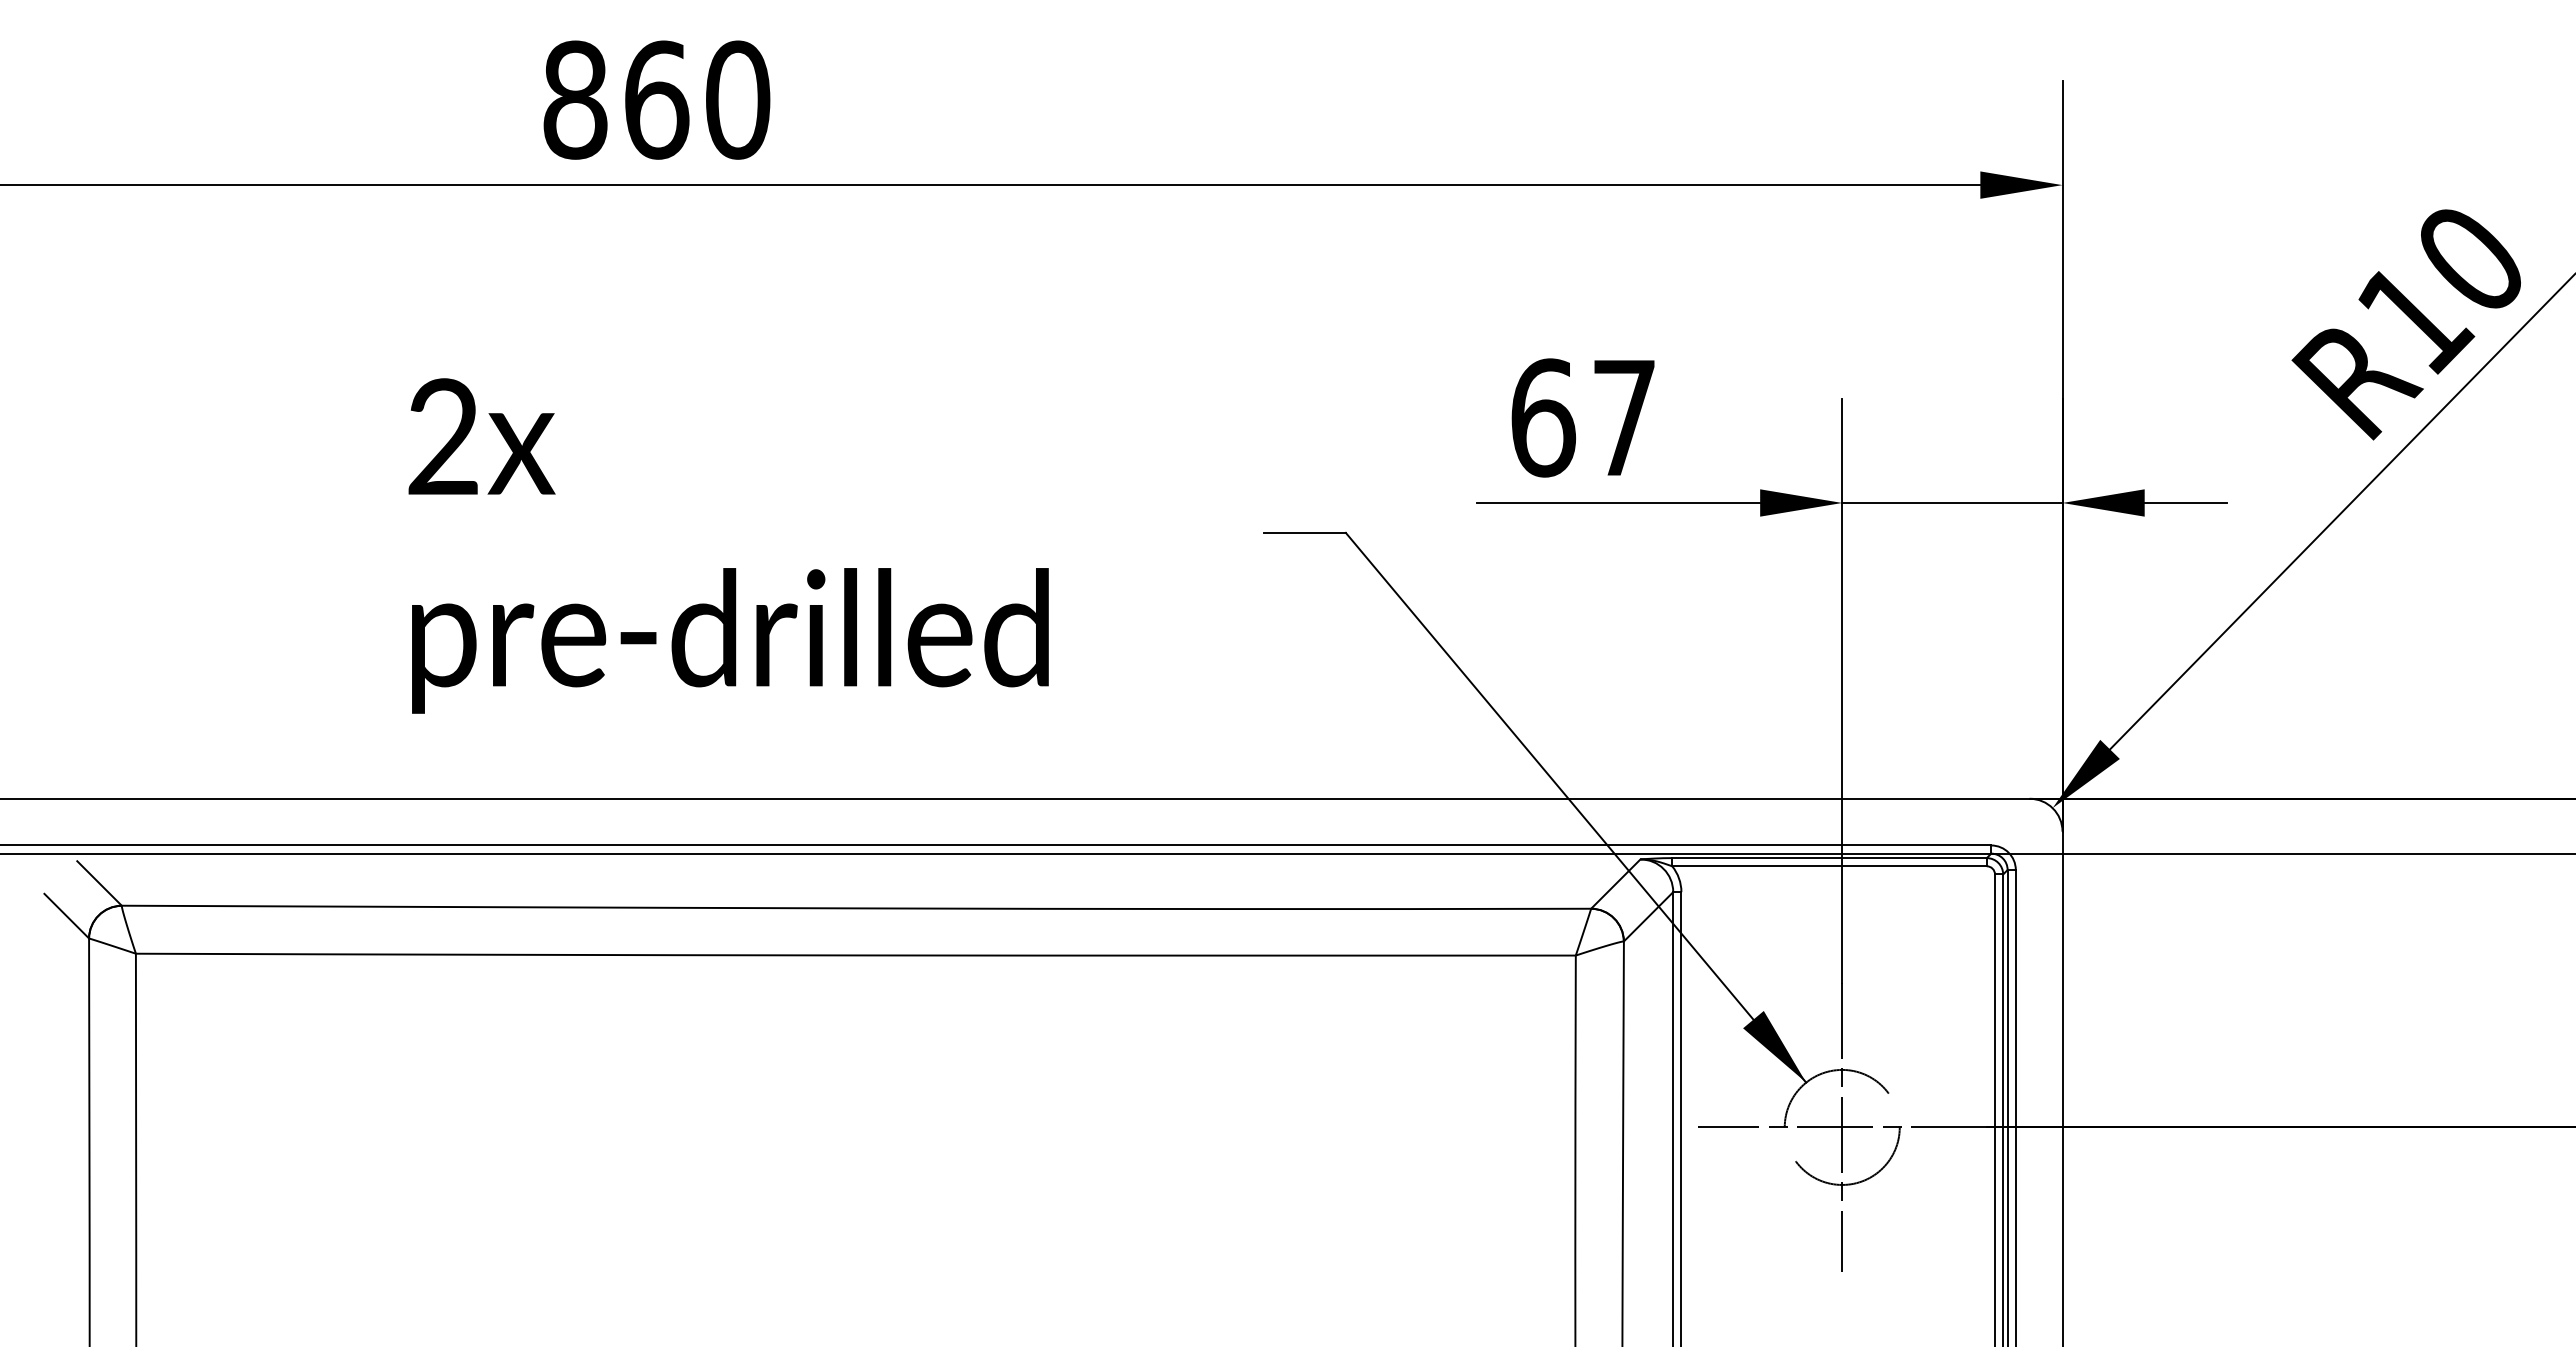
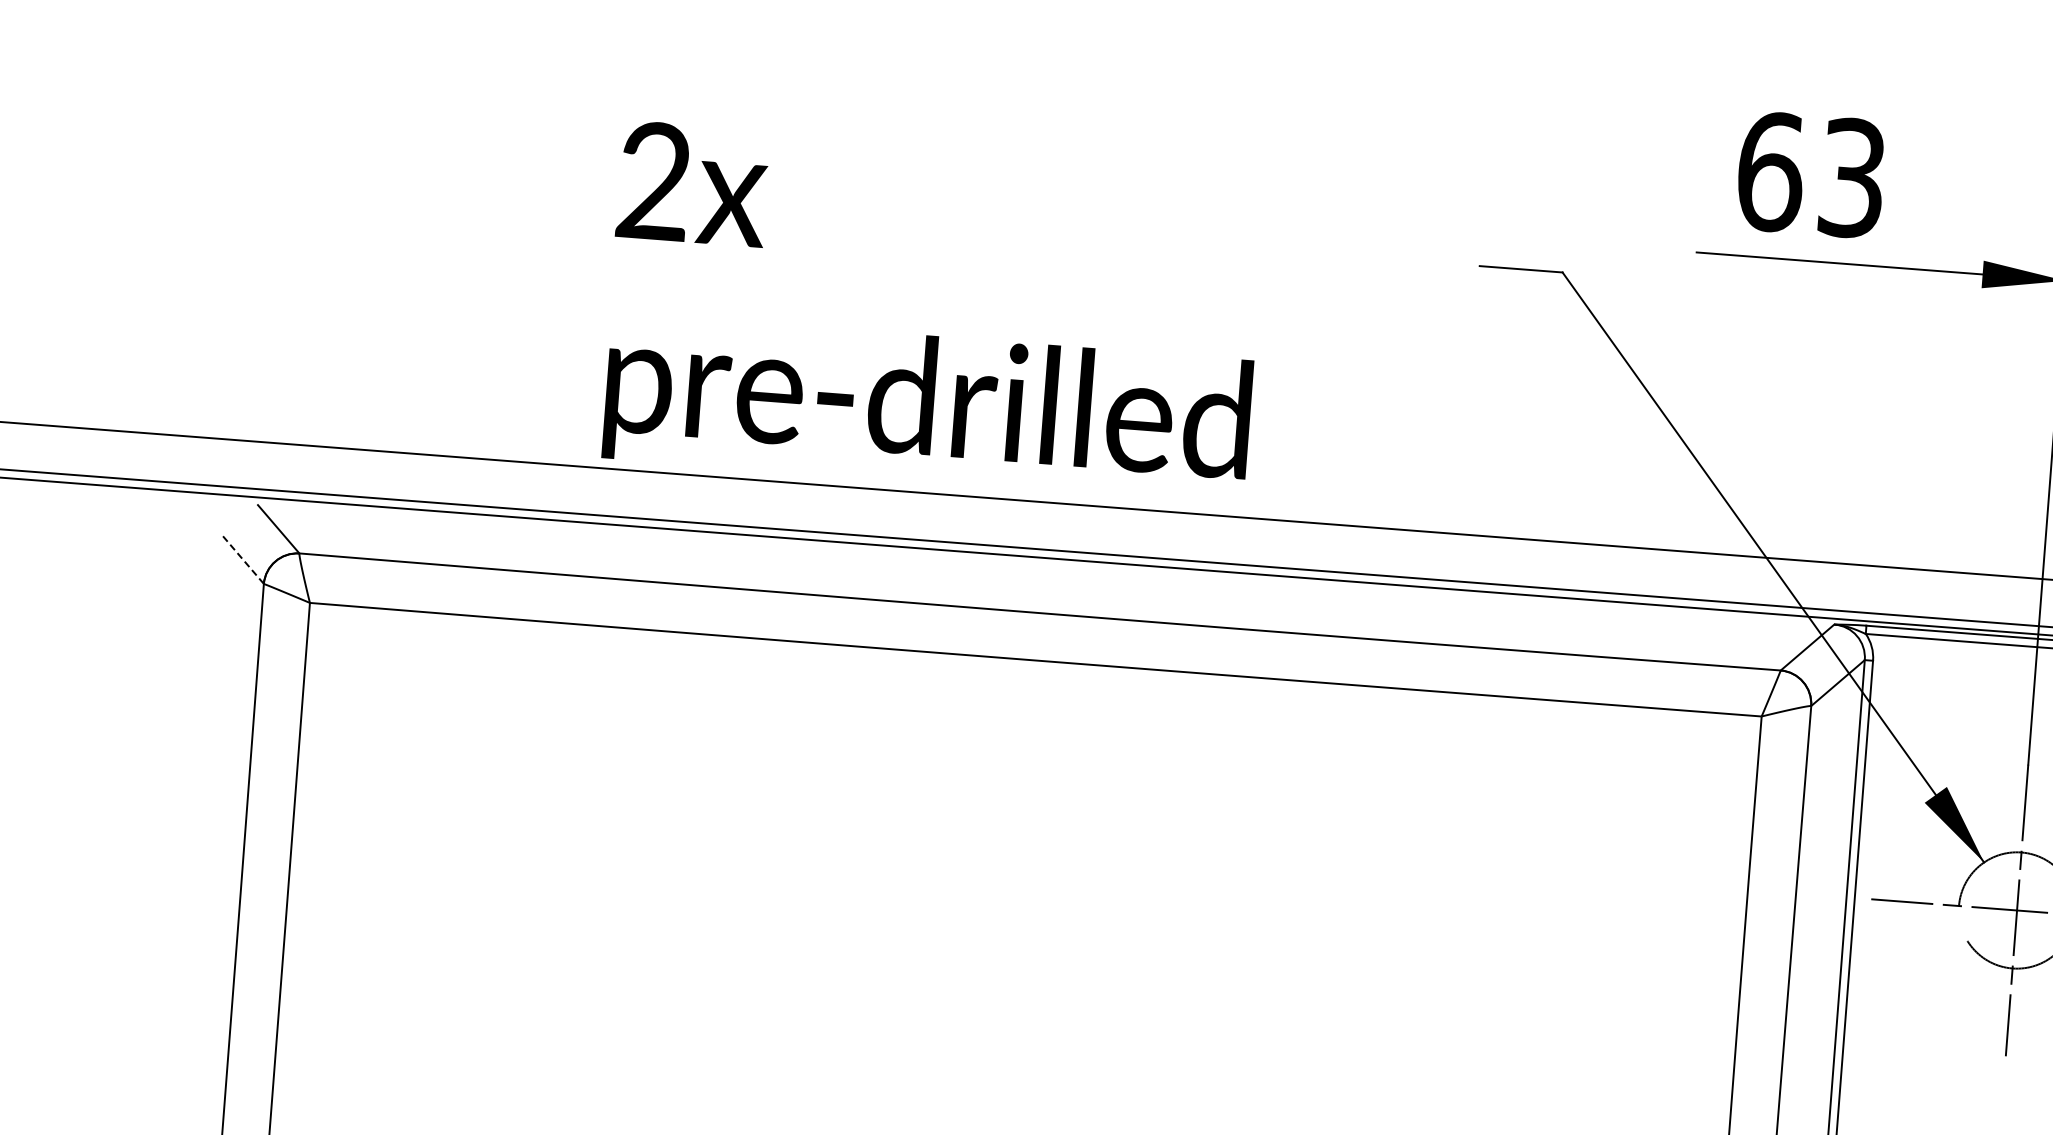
text: (1624, 417) -> (1852, 177), 67 -> 63
text: (728, 545) -> (933, 312), moved
line: (66, 916) -> (242, 560), solid -> dashed

